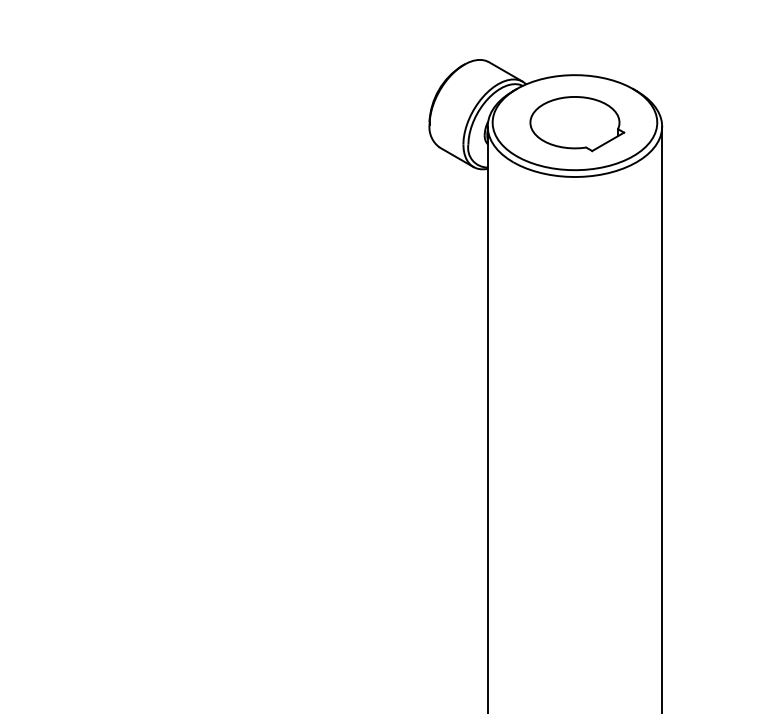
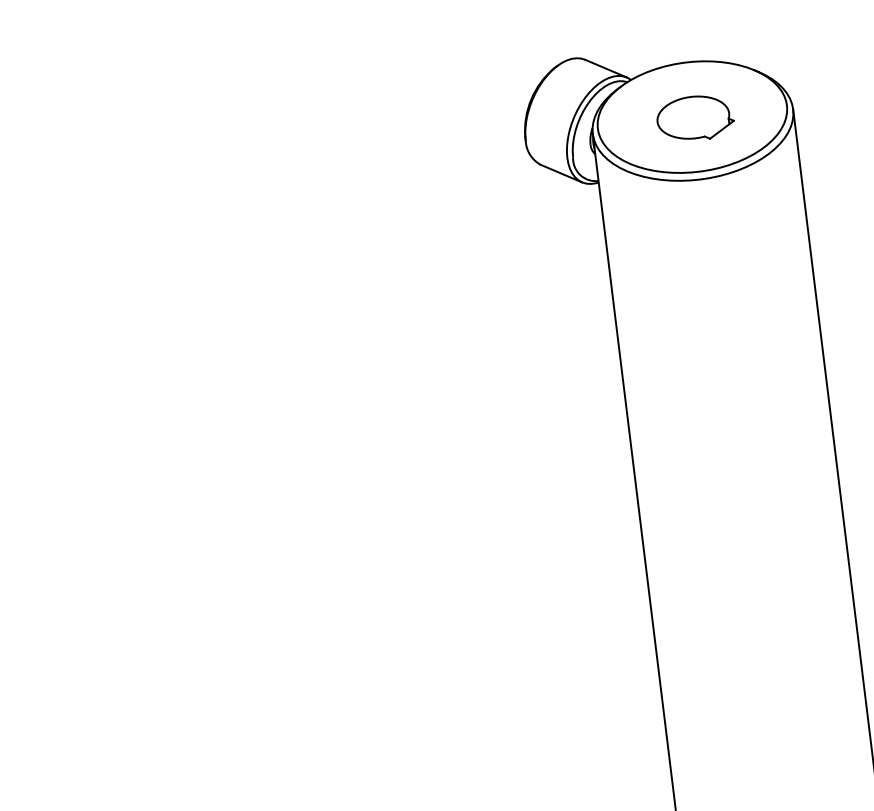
part: (577, 124) -> (695, 118), size x0.7

